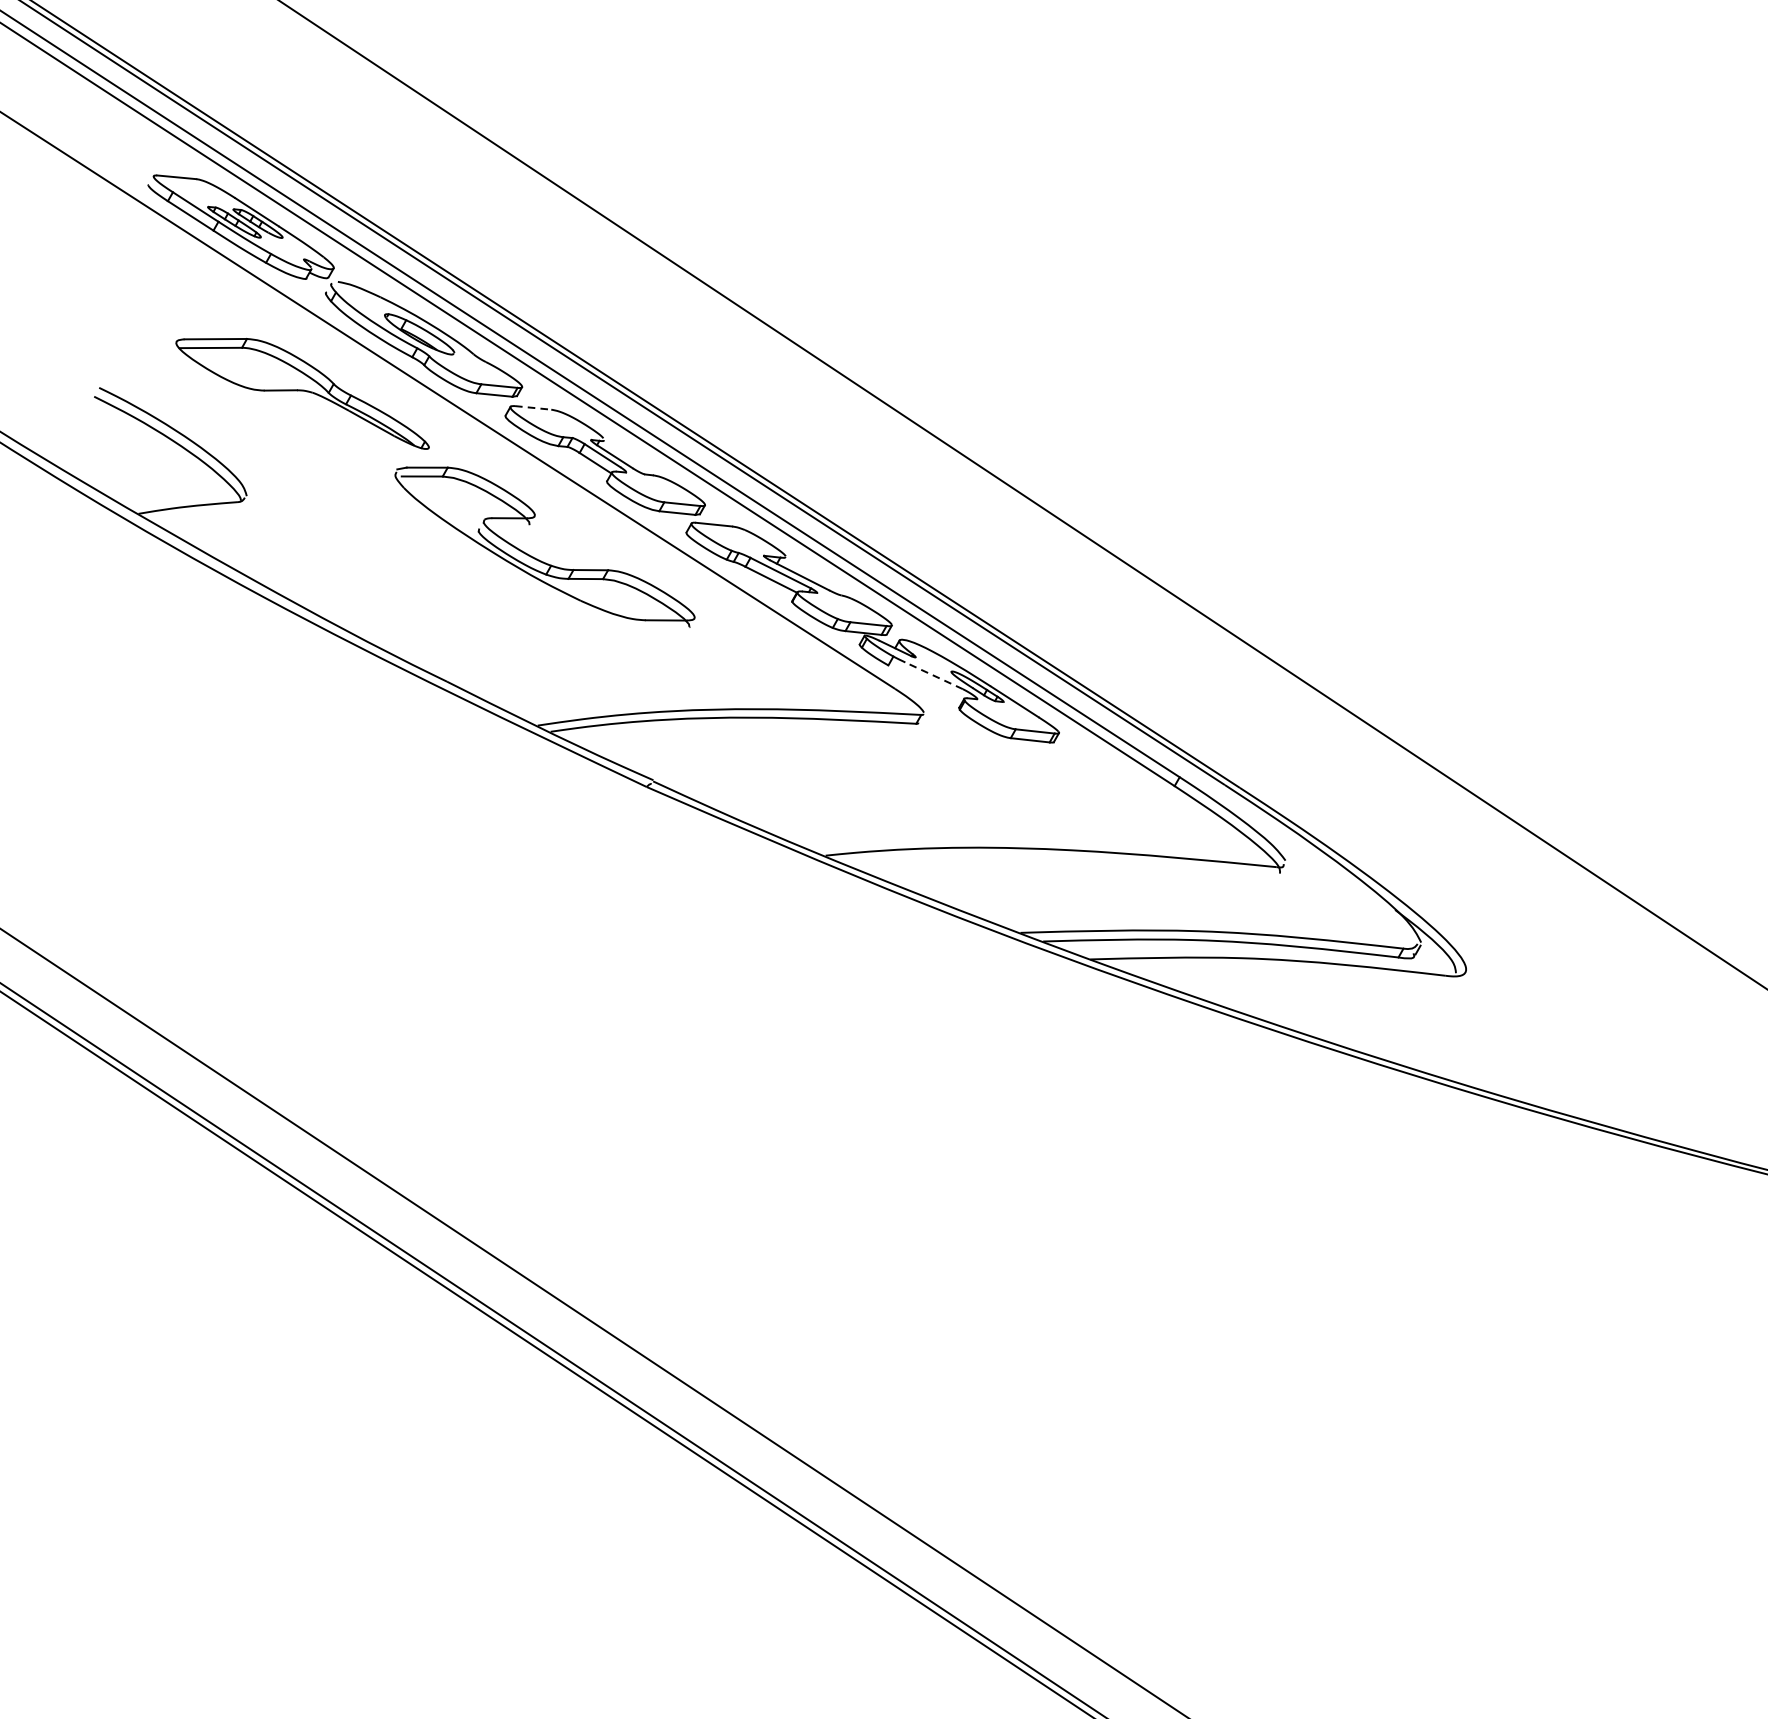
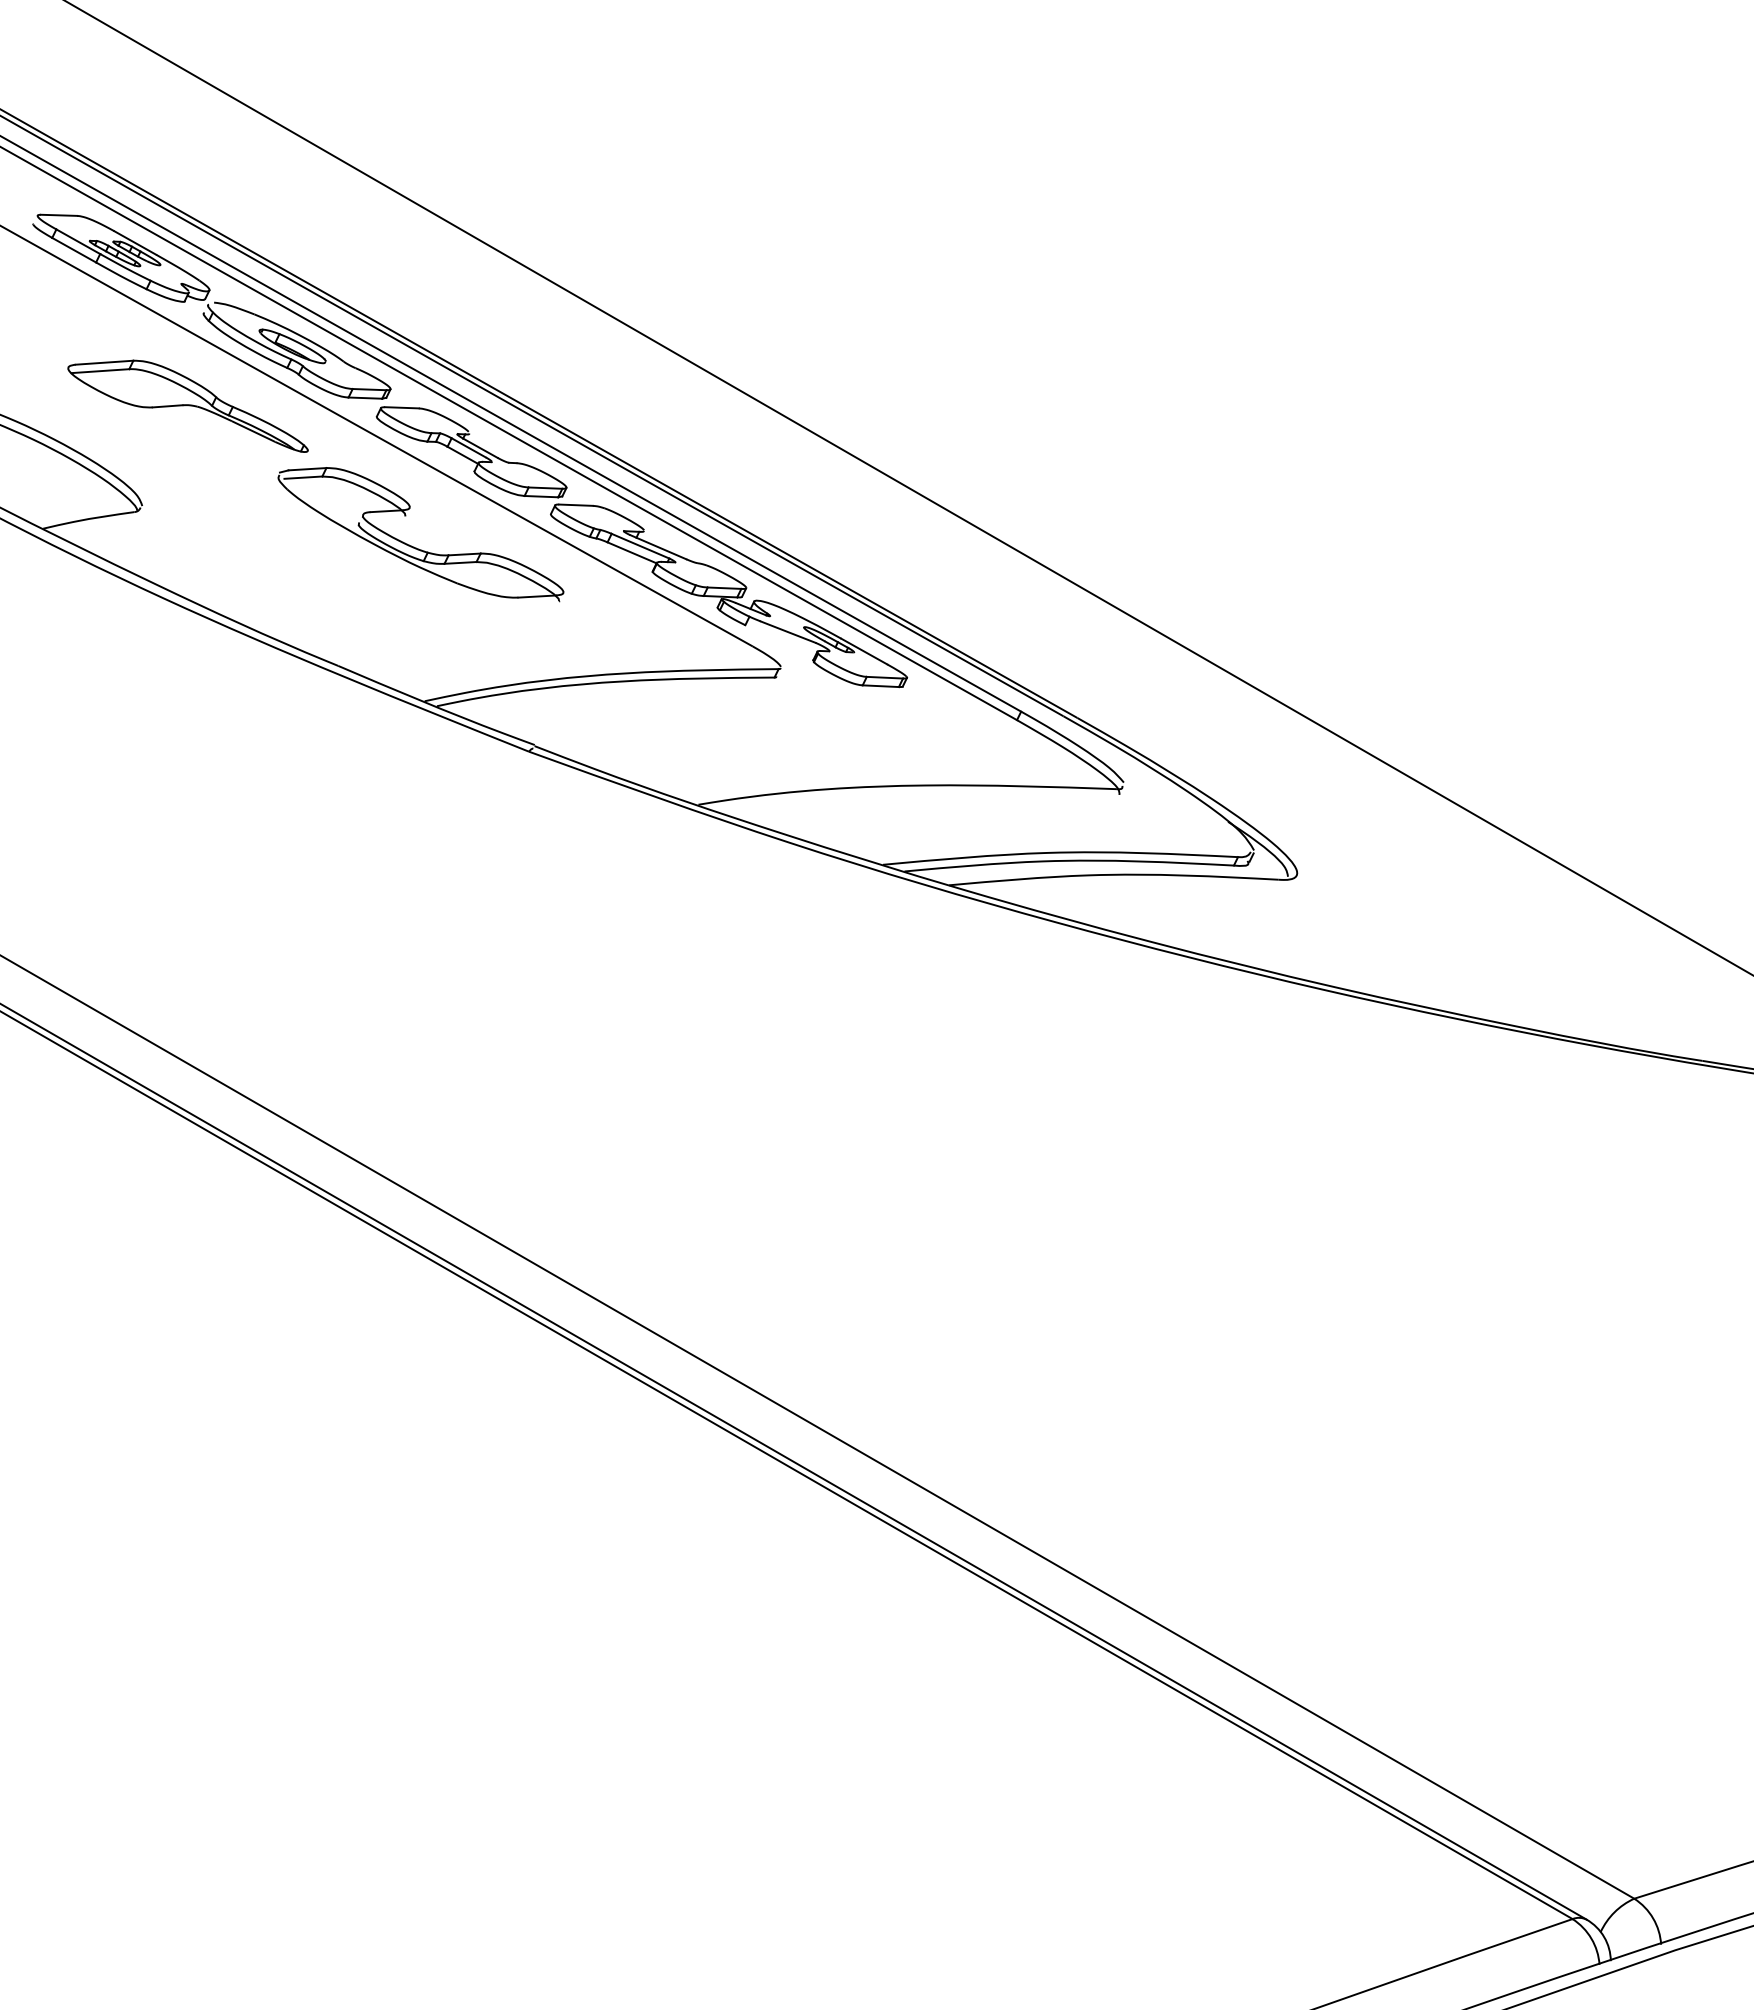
line: (532, 407) -> (401, 407), dashed -> solid
line: (933, 675) -> (787, 631), dashed -> solid

